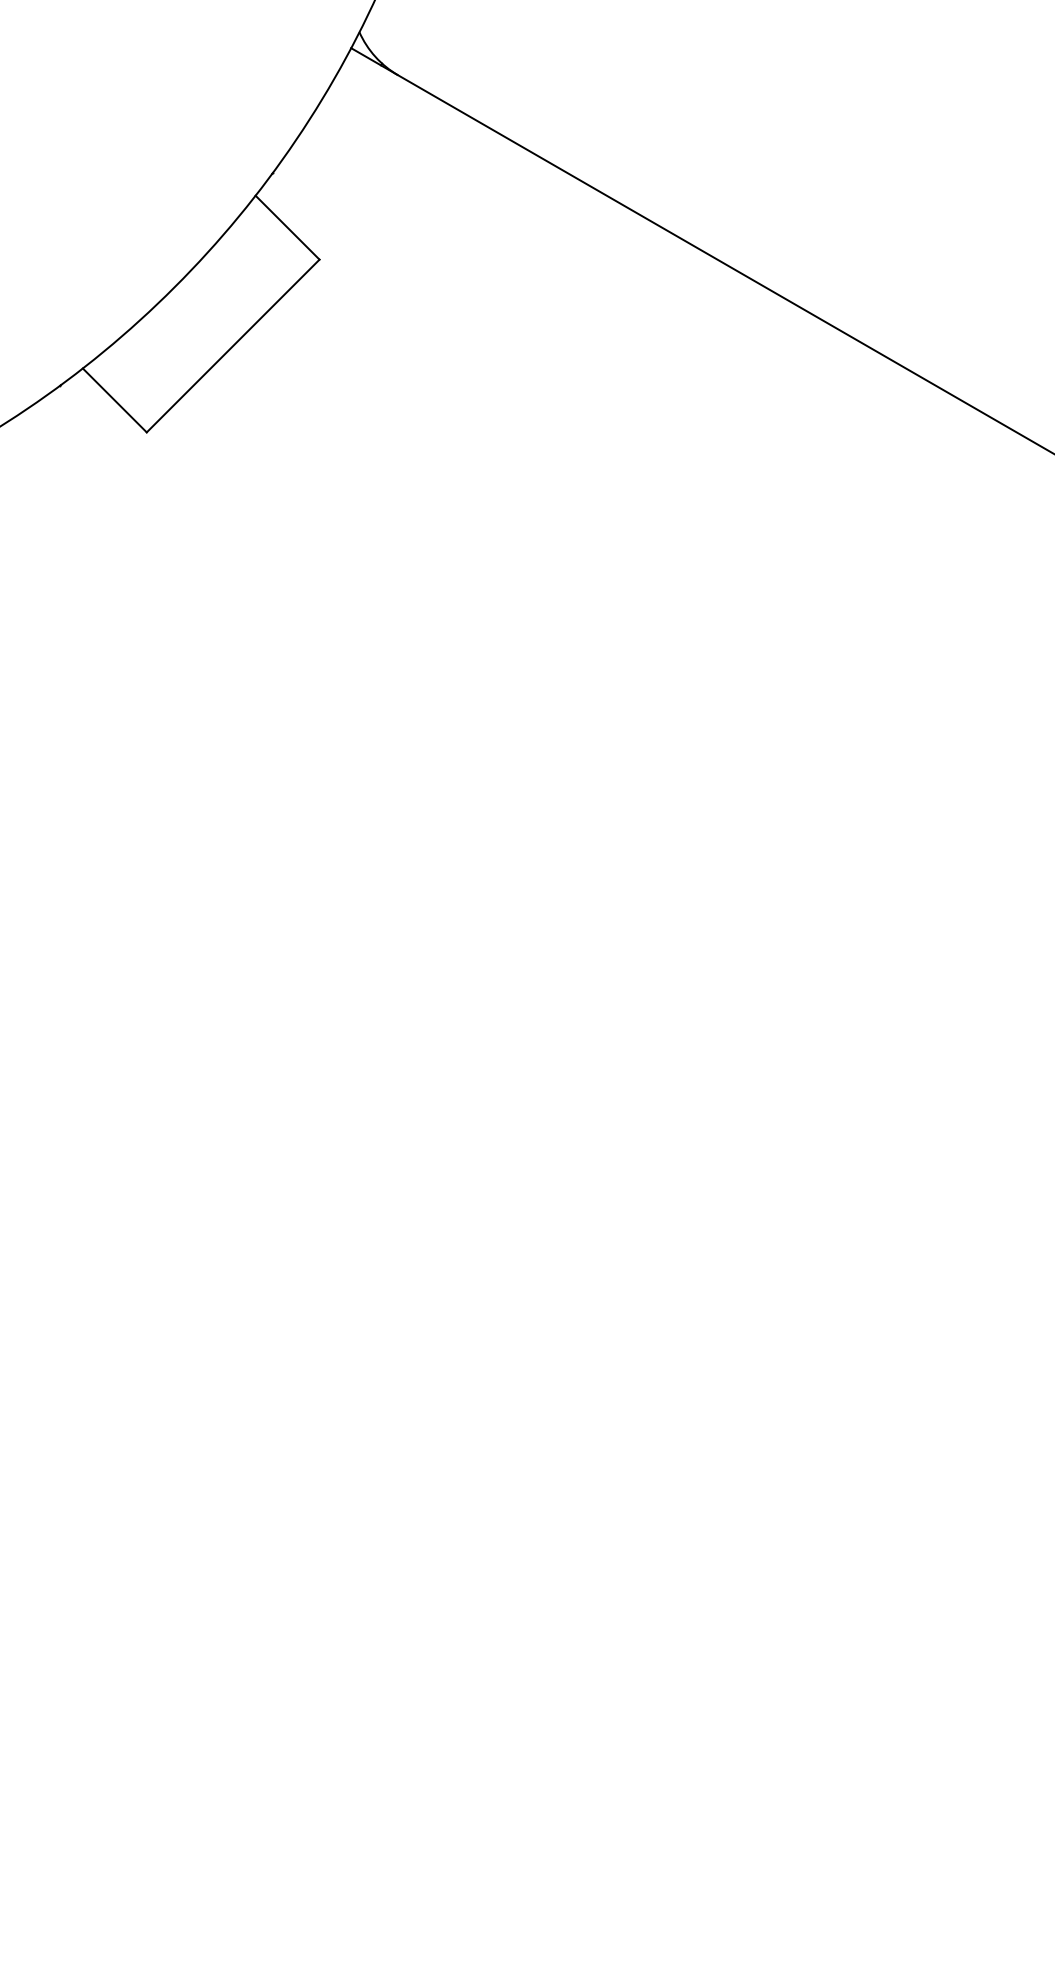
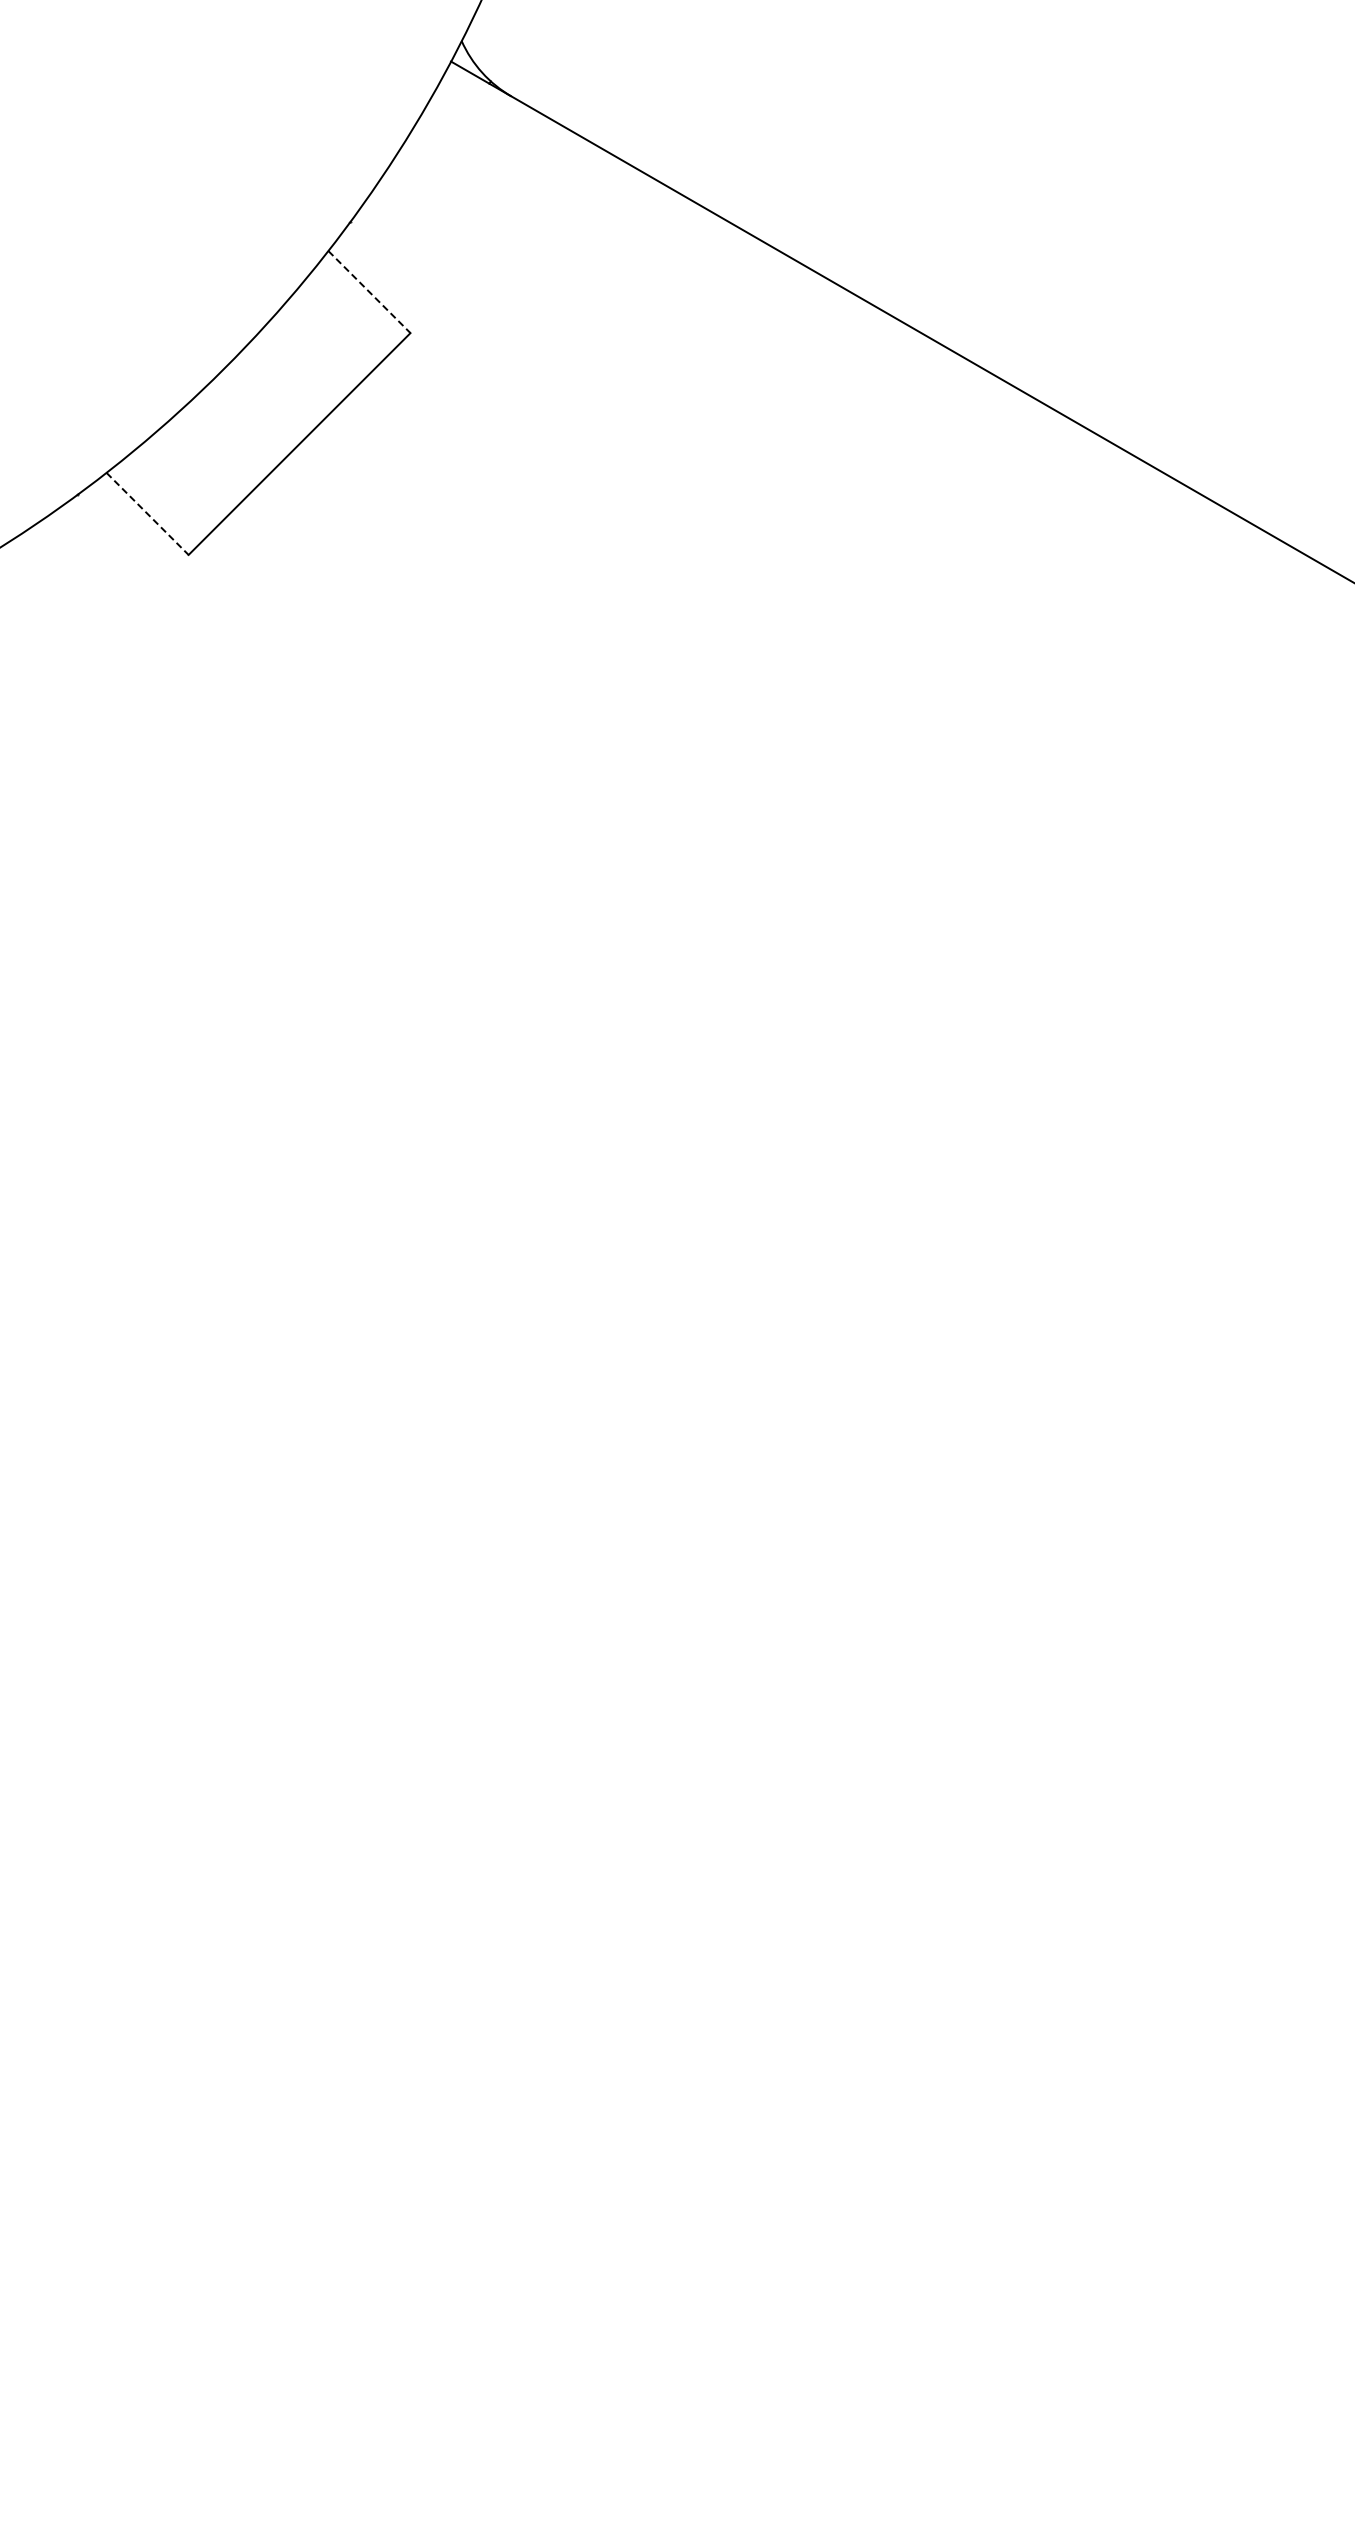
line: (287, 228) -> (369, 292), solid -> dashed
line: (114, 400) -> (147, 514), solid -> dashed

